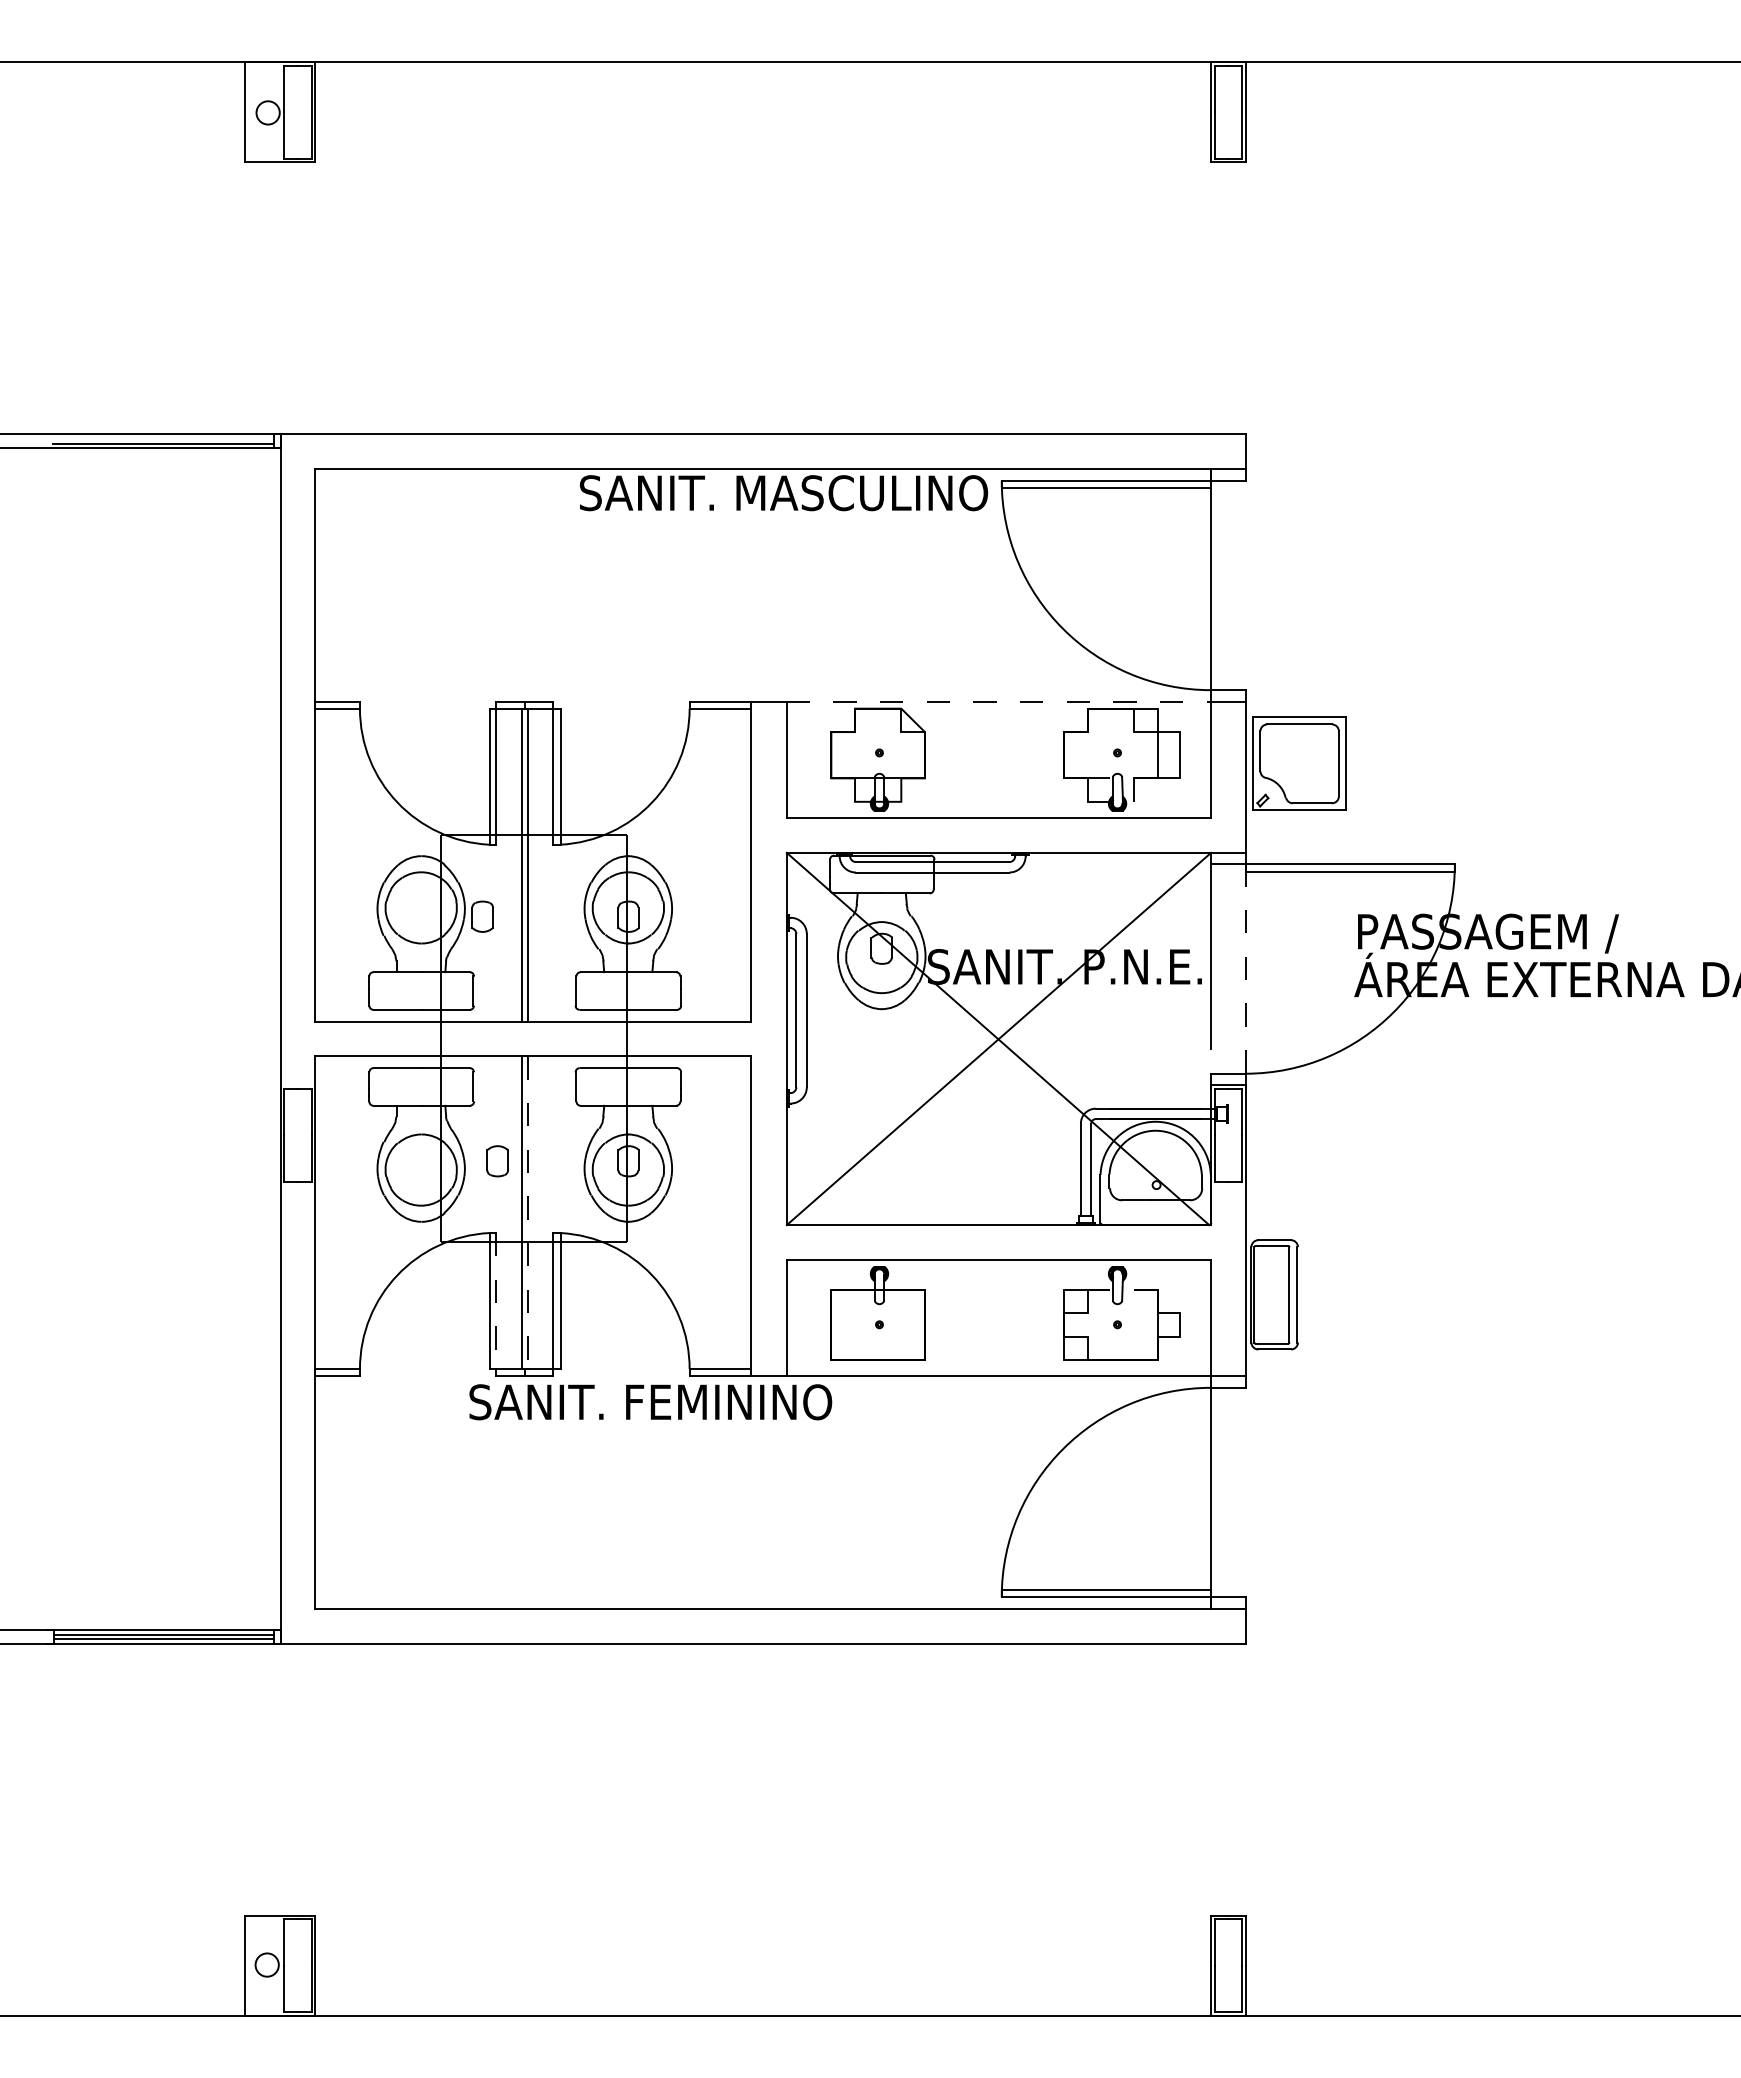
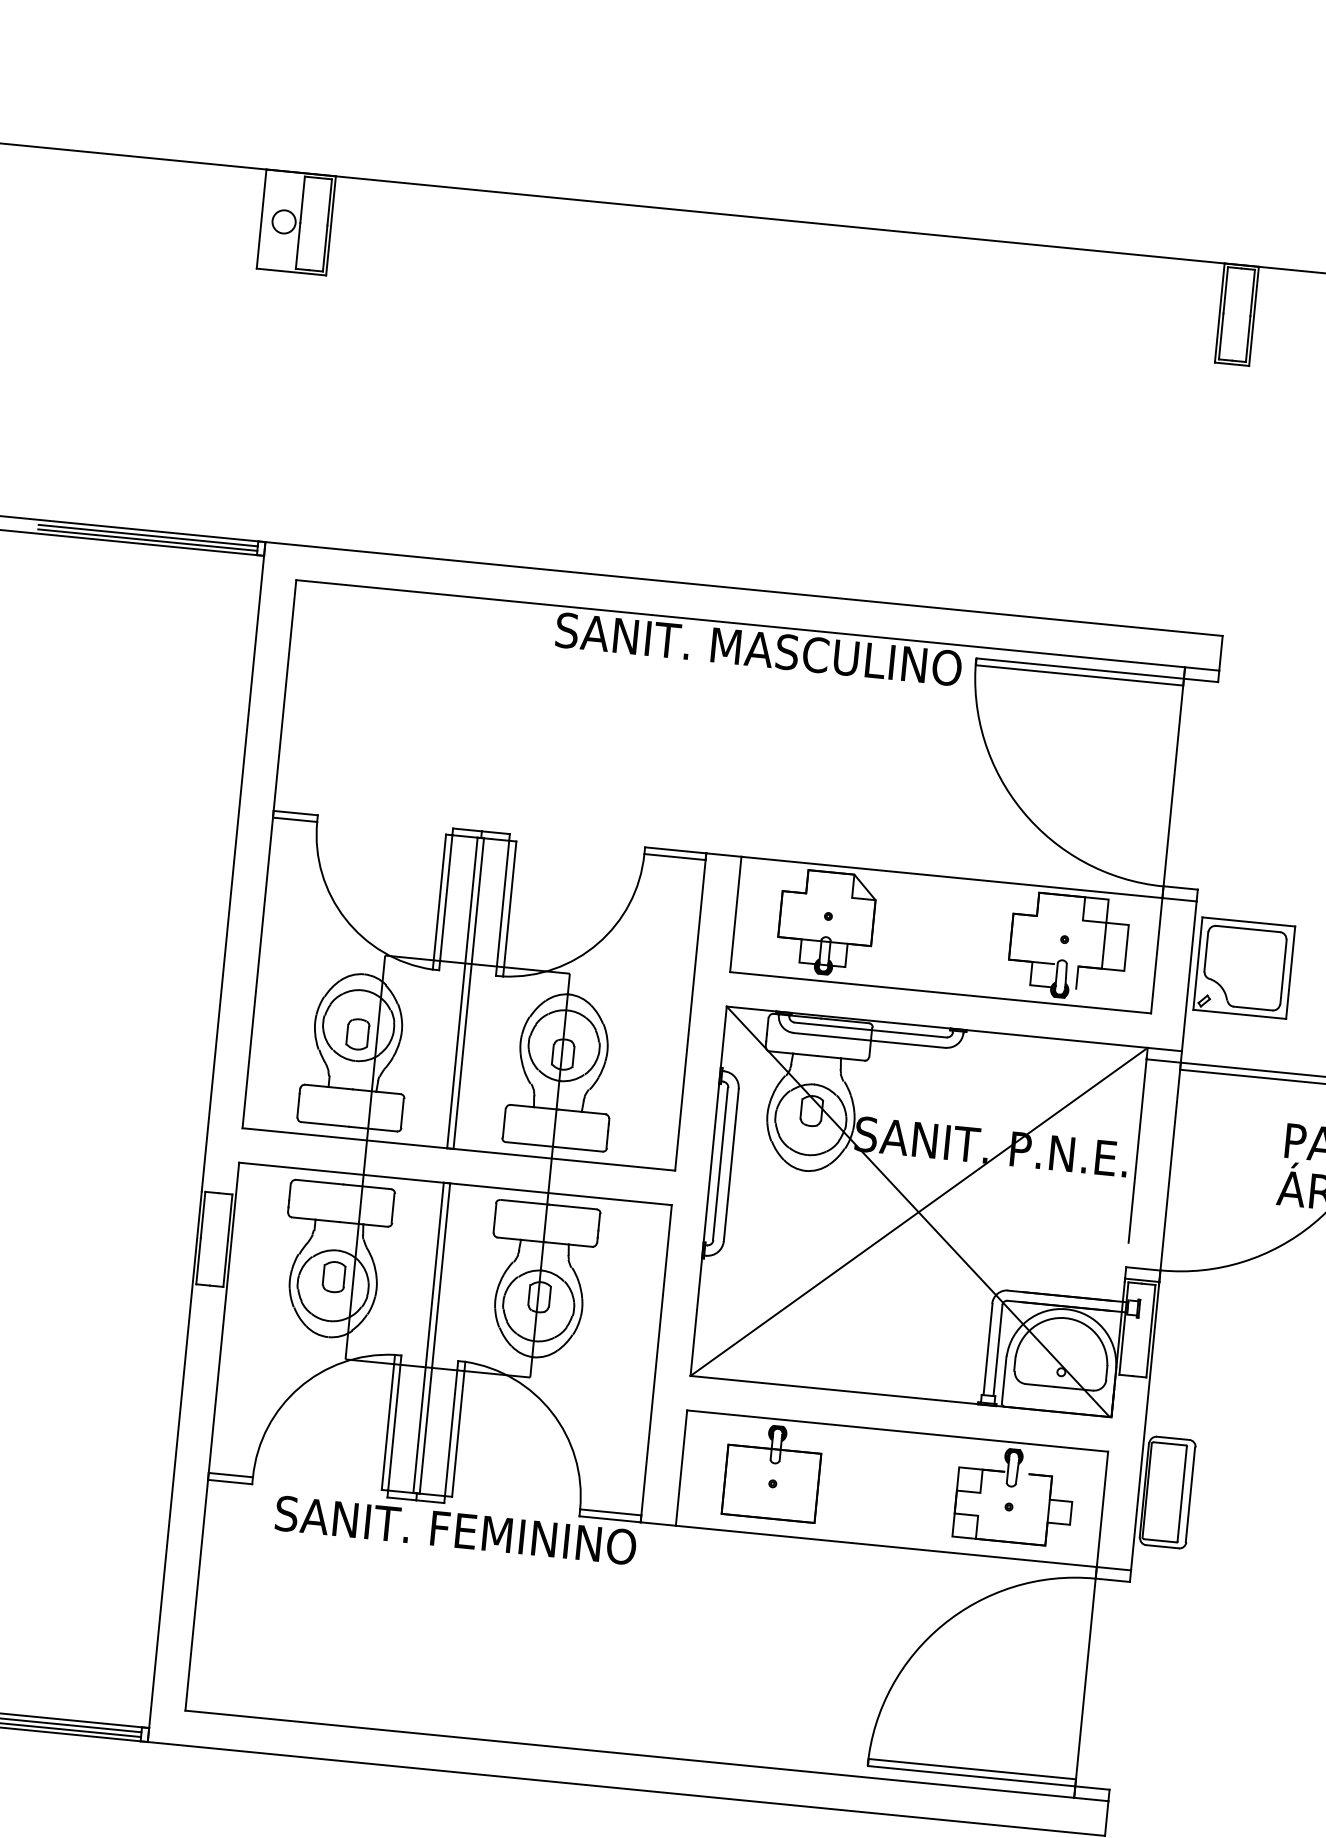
line: (162, 439) -> (147, 535), added
line: (999, 701) -> (952, 877), dashed -> solid
part: (482, 916) -> (358, 1034), moved
line: (1245, 974) -> (1170, 1171), dashed -> solid
part: (497, 1161) -> (334, 1277), moved
line: (528, 1213) -> (435, 1339), dashed -> solid
line: (496, 1301) -> (395, 1423), dashed -> solid
text: (650, 1402) -> (455, 1530), moved

